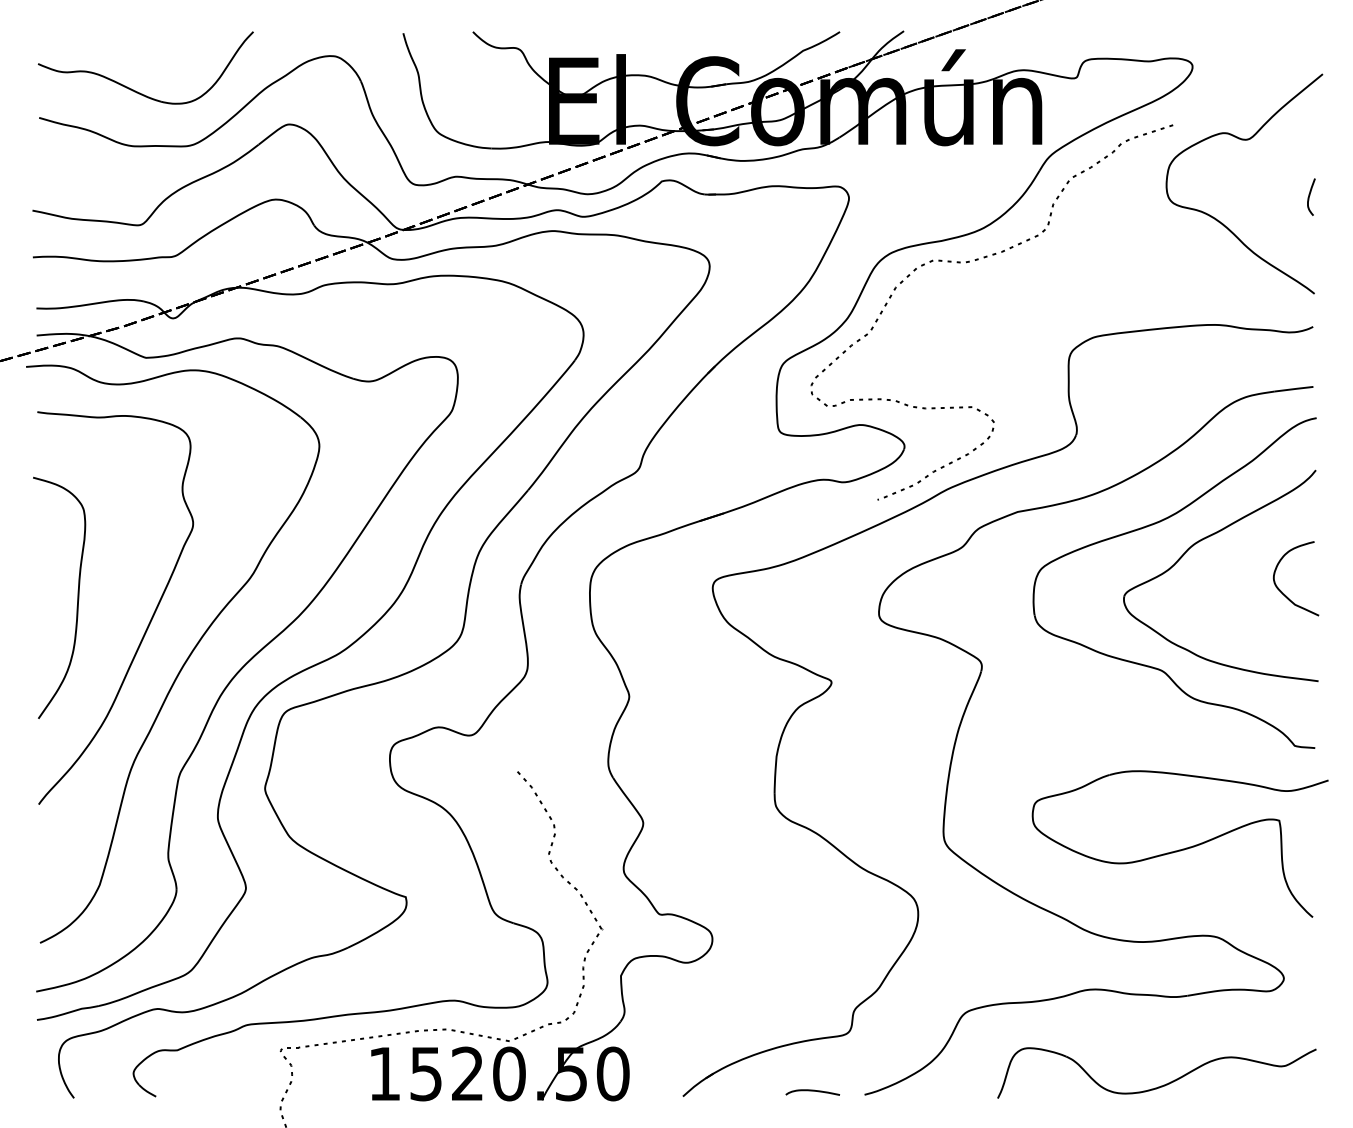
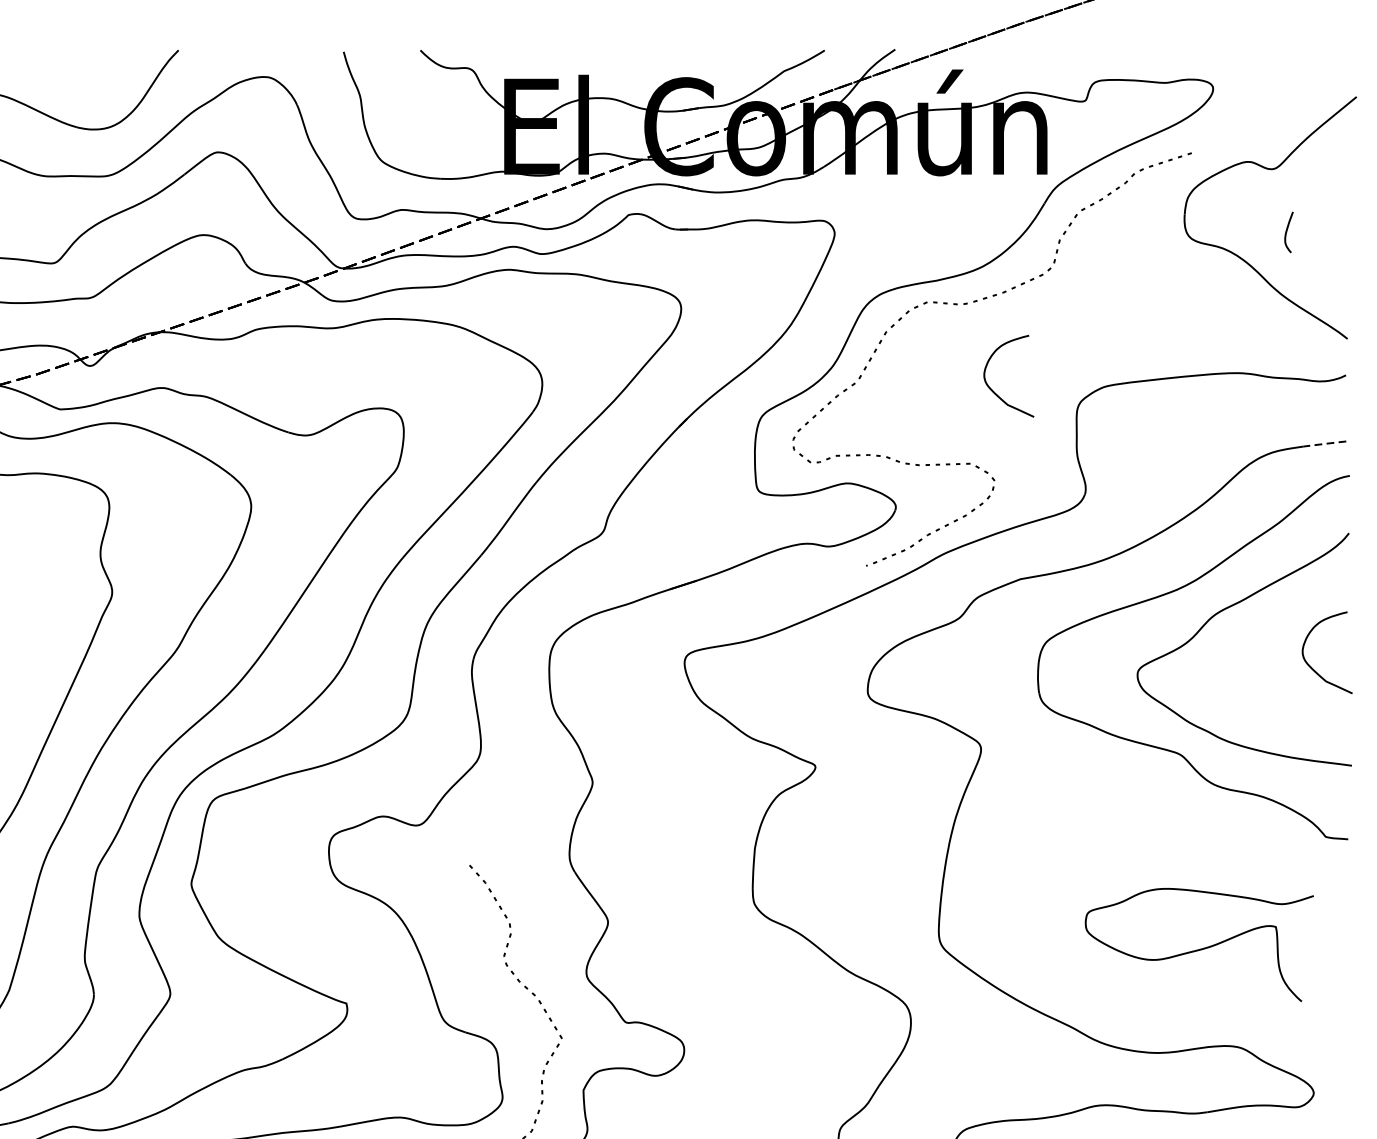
curve: (1310, 195) -> (1287, 230), moved
curve: (993, 340) -> (993, 390), added
line: (1293, 389) -> (1324, 444), solid -> dashed
part: (1179, 843) -> (1198, 944), size x0.7

